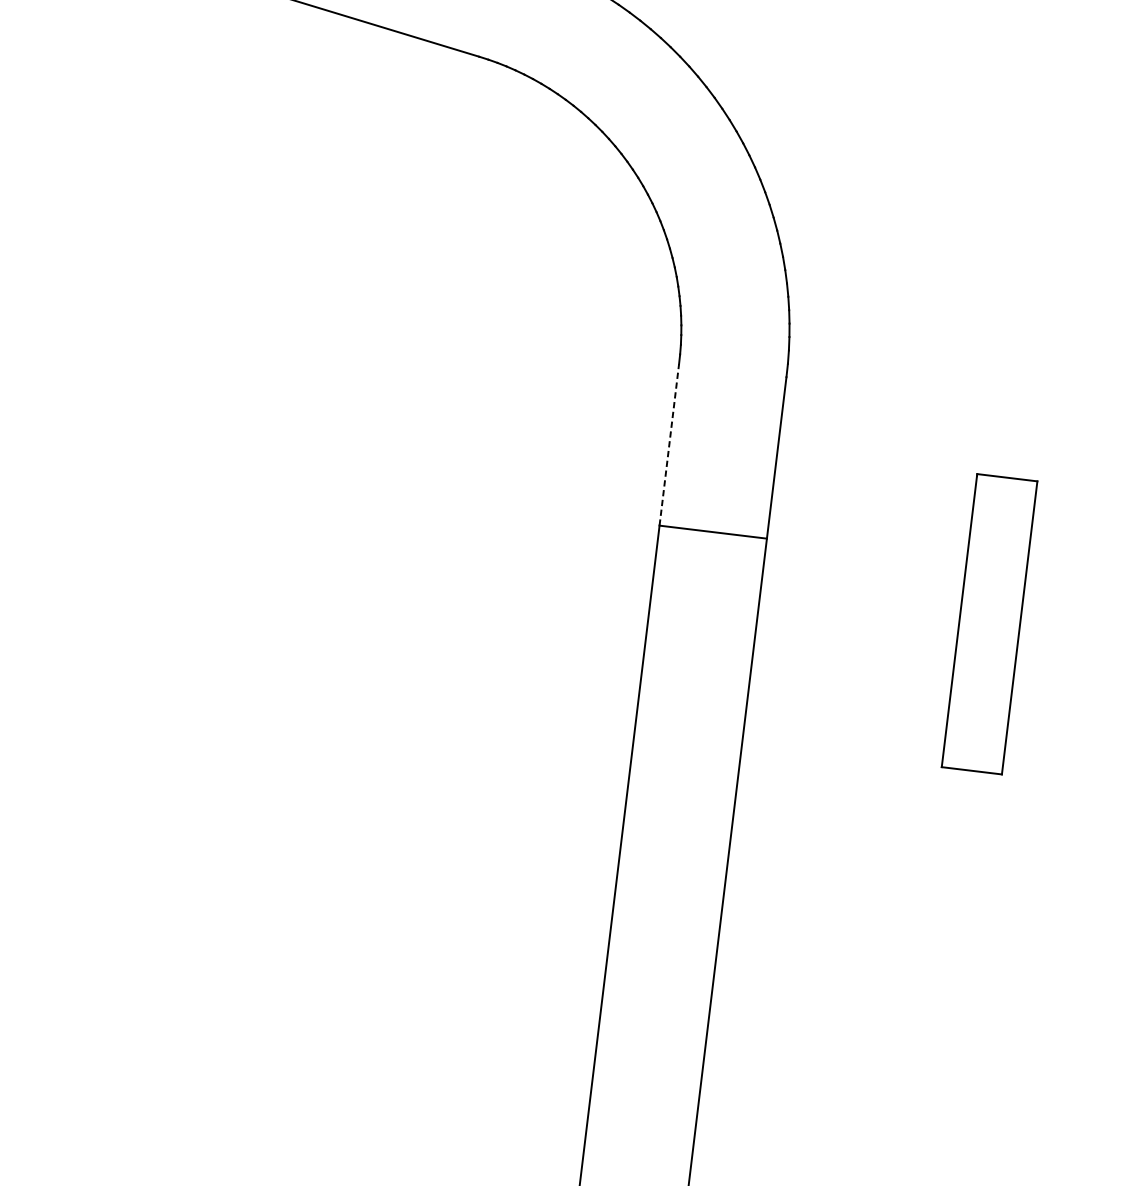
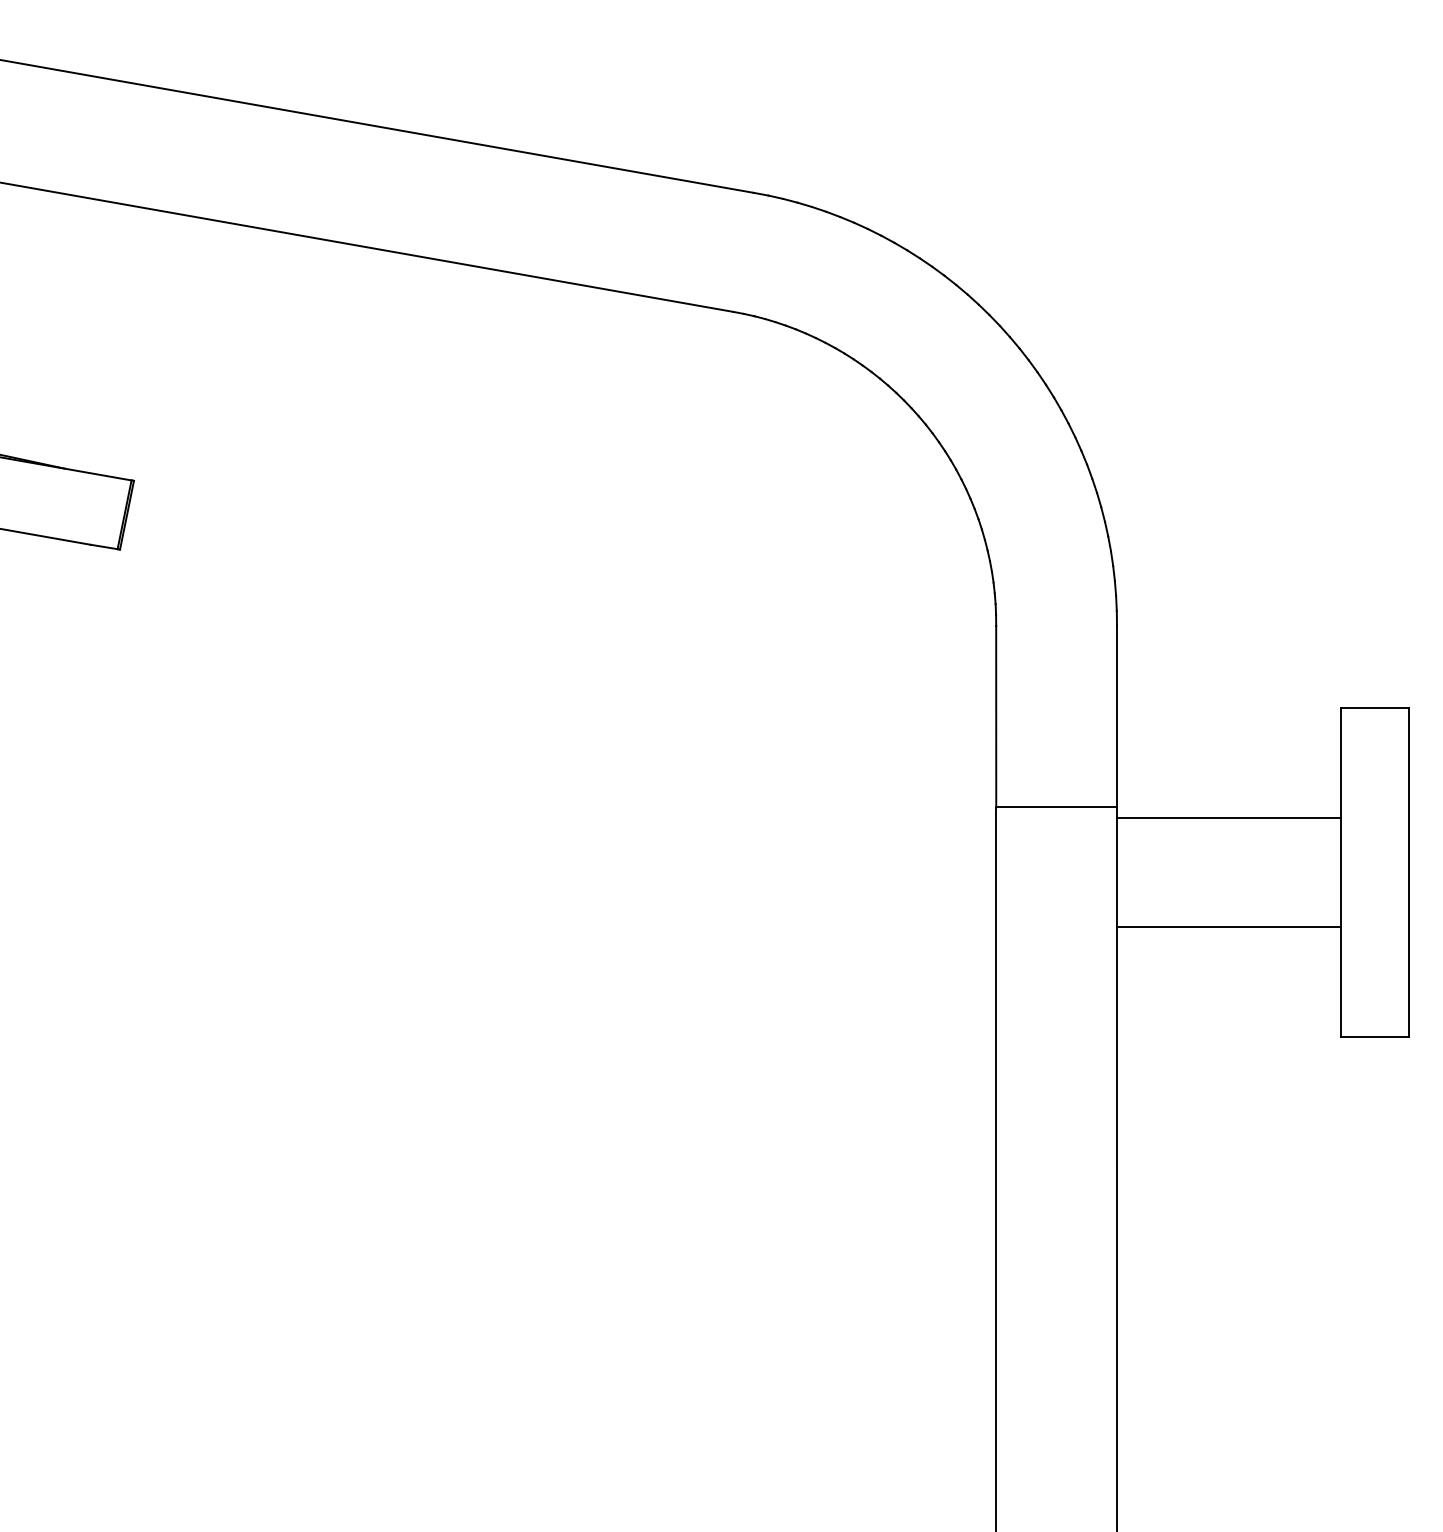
line: (669, 444) -> (996, 716), dashed -> solid
line: (865, 559) -> (1229, 817), added
line: (854, 656) -> (1229, 926), added

